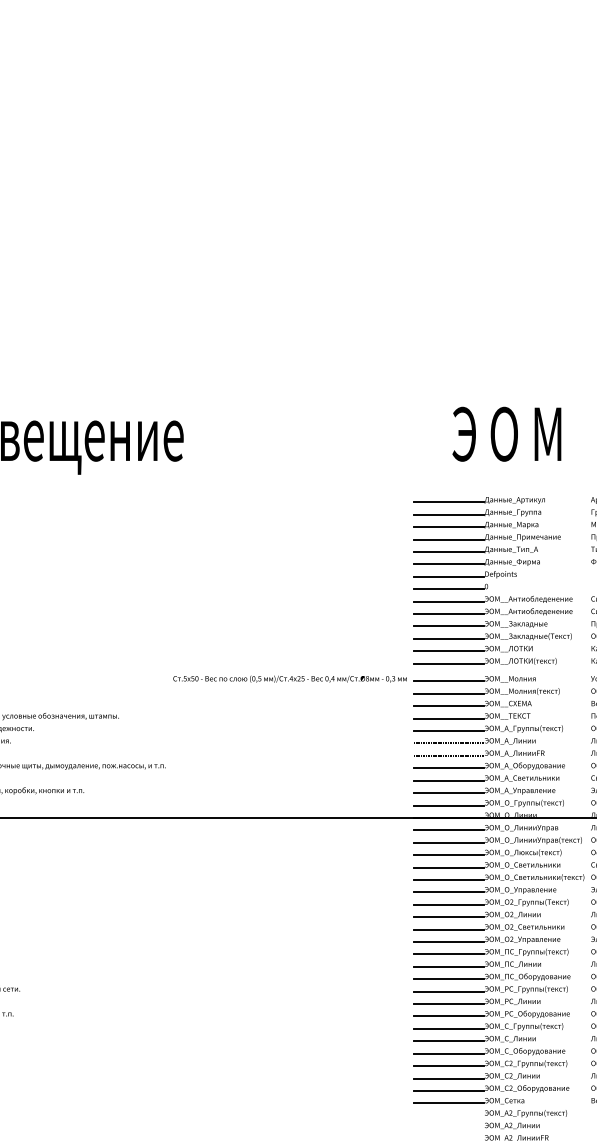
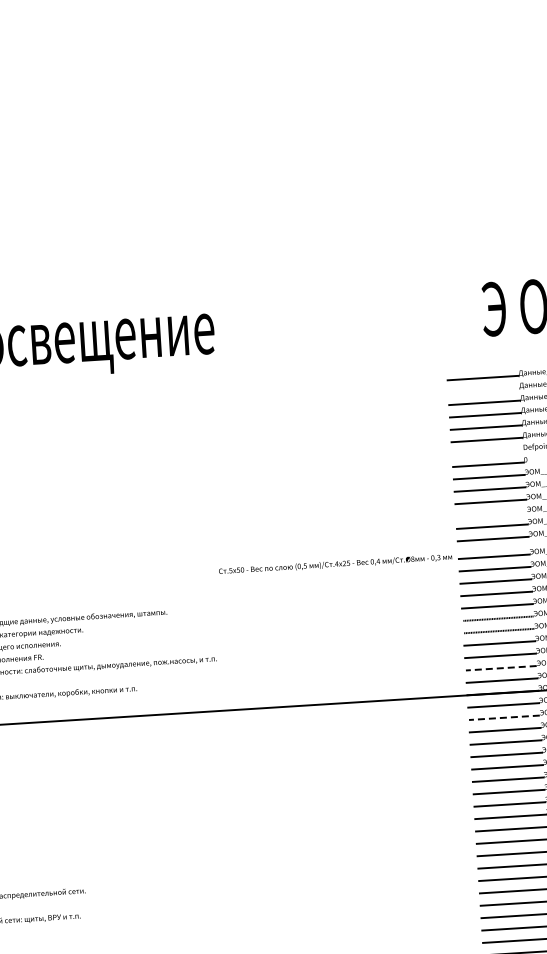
line: (448, 514) -> (483, 390), removed
line: (448, 576) -> (487, 452), removed
line: (448, 638) -> (491, 513), removed
line: (448, 793) -> (500, 668), solid -> dashed
line: (448, 842) -> (503, 717), solid -> dashed

